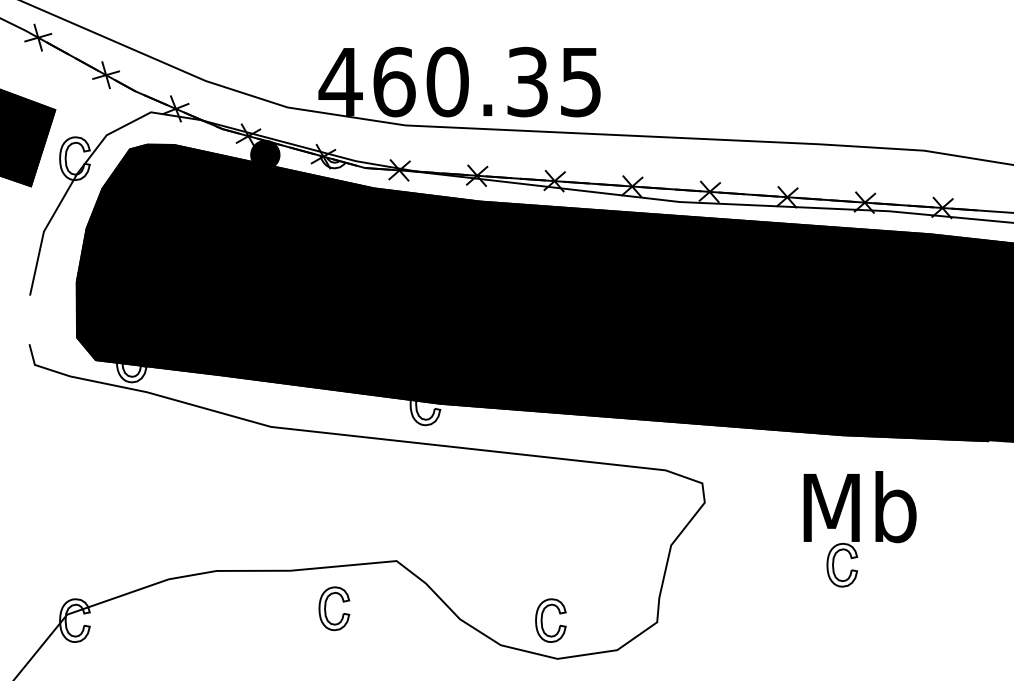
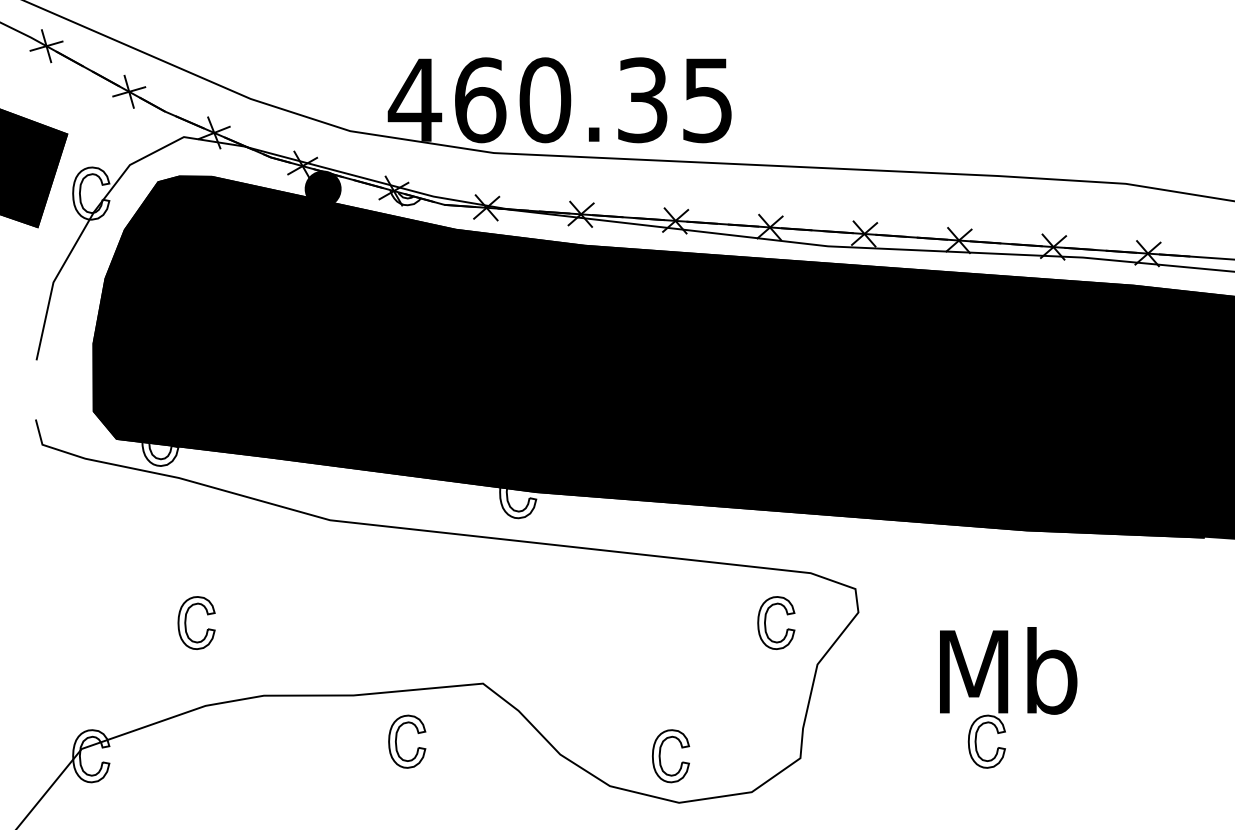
part: (629, 509) -> (766, 620), added
part: (153, 510) -> (186, 622), added
part: (860, 528) -> (1008, 697), moved

